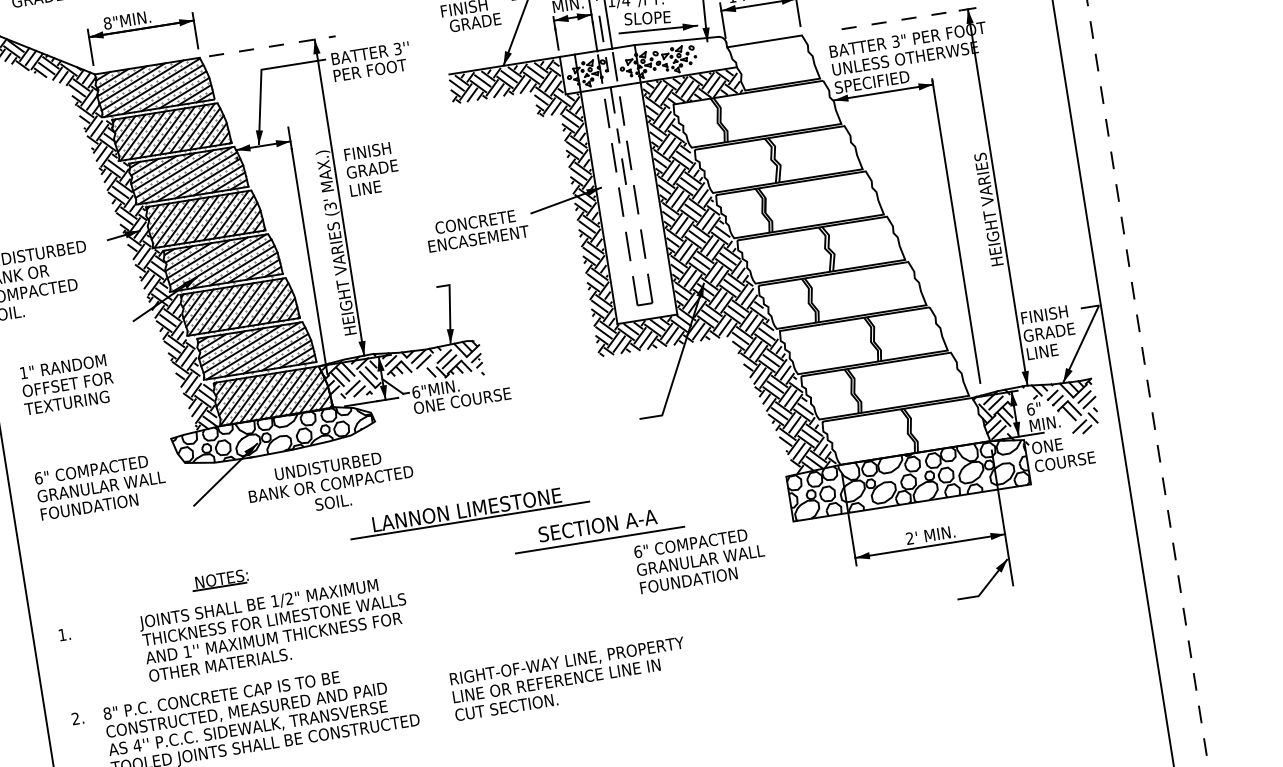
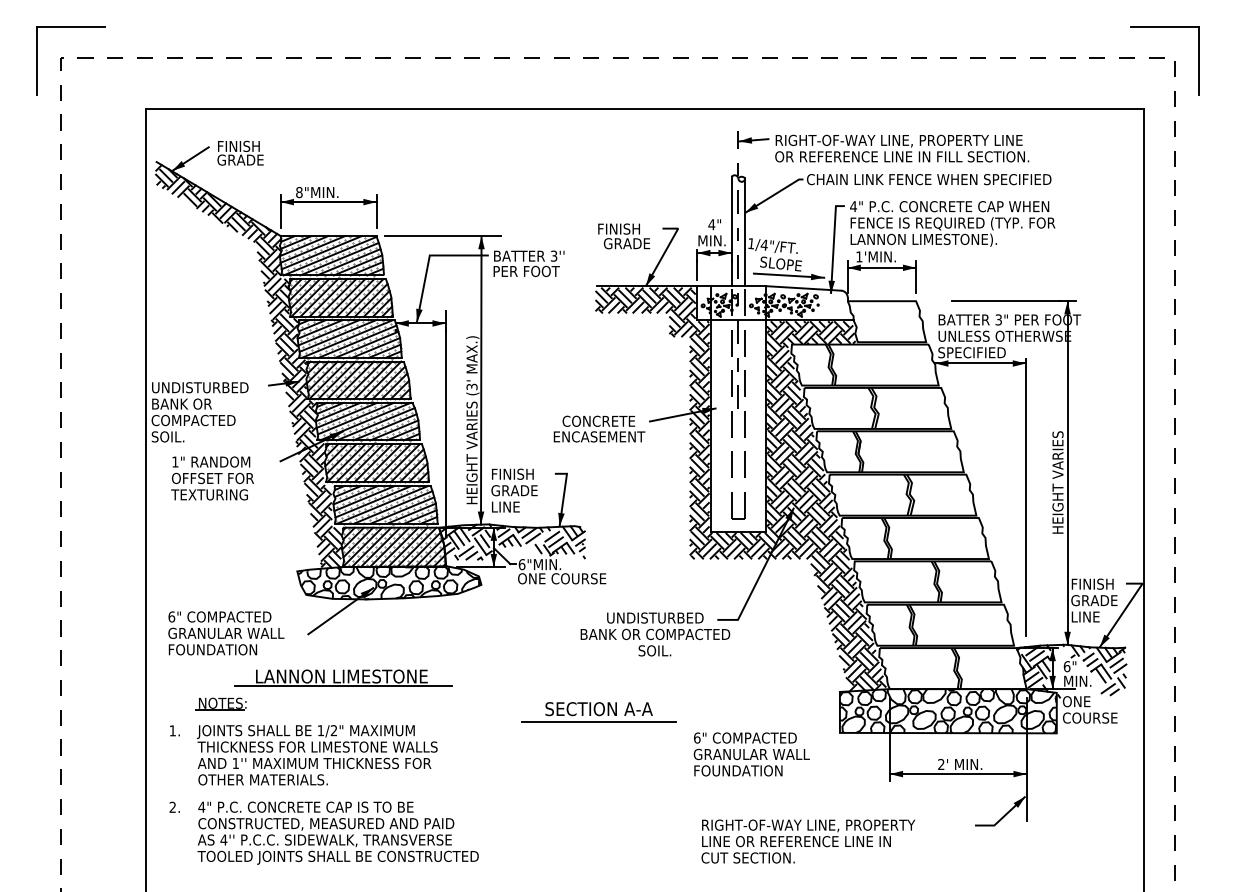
line: (908, 18) -> (1013, 301), dashed -> solid
line: (272, 46) -> (442, 236), dashed -> solid
text: (372, 168) -> (514, 490), moved
text: (67, 384) -> (212, 478), moved
text: (331, 484) -> (655, 634), moved
text: (101, 486) -> (226, 633), moved
part: (469, 510) -> (343, 677), moved
part: (597, 529) -> (598, 712), moved
part: (219, 579) -> (220, 703), moved
text: (275, 628) -> (317, 755), moved
text: (569, 678) -> (808, 841), moved
text: (106, 712) -> (201, 806), 8" -> 4"

